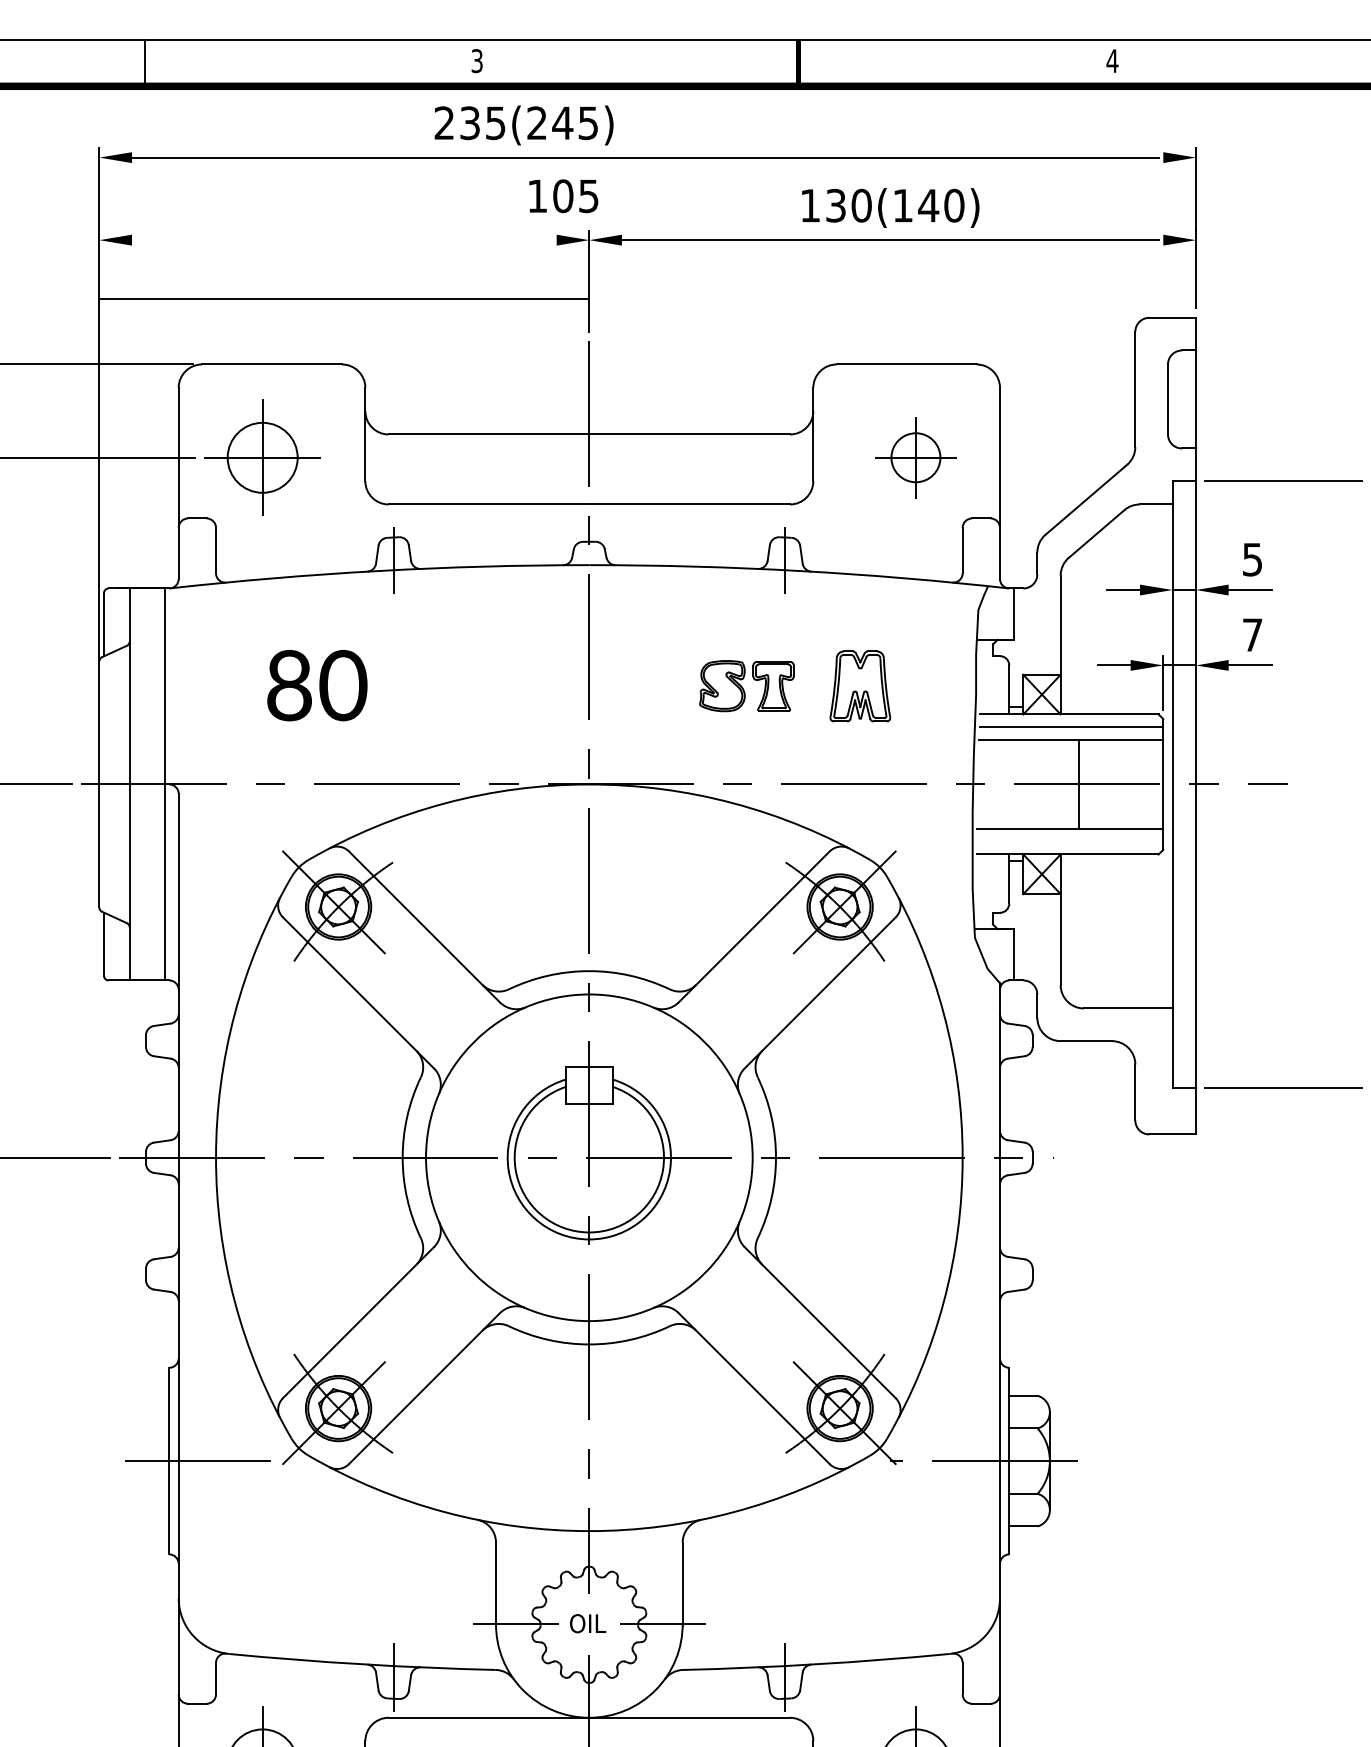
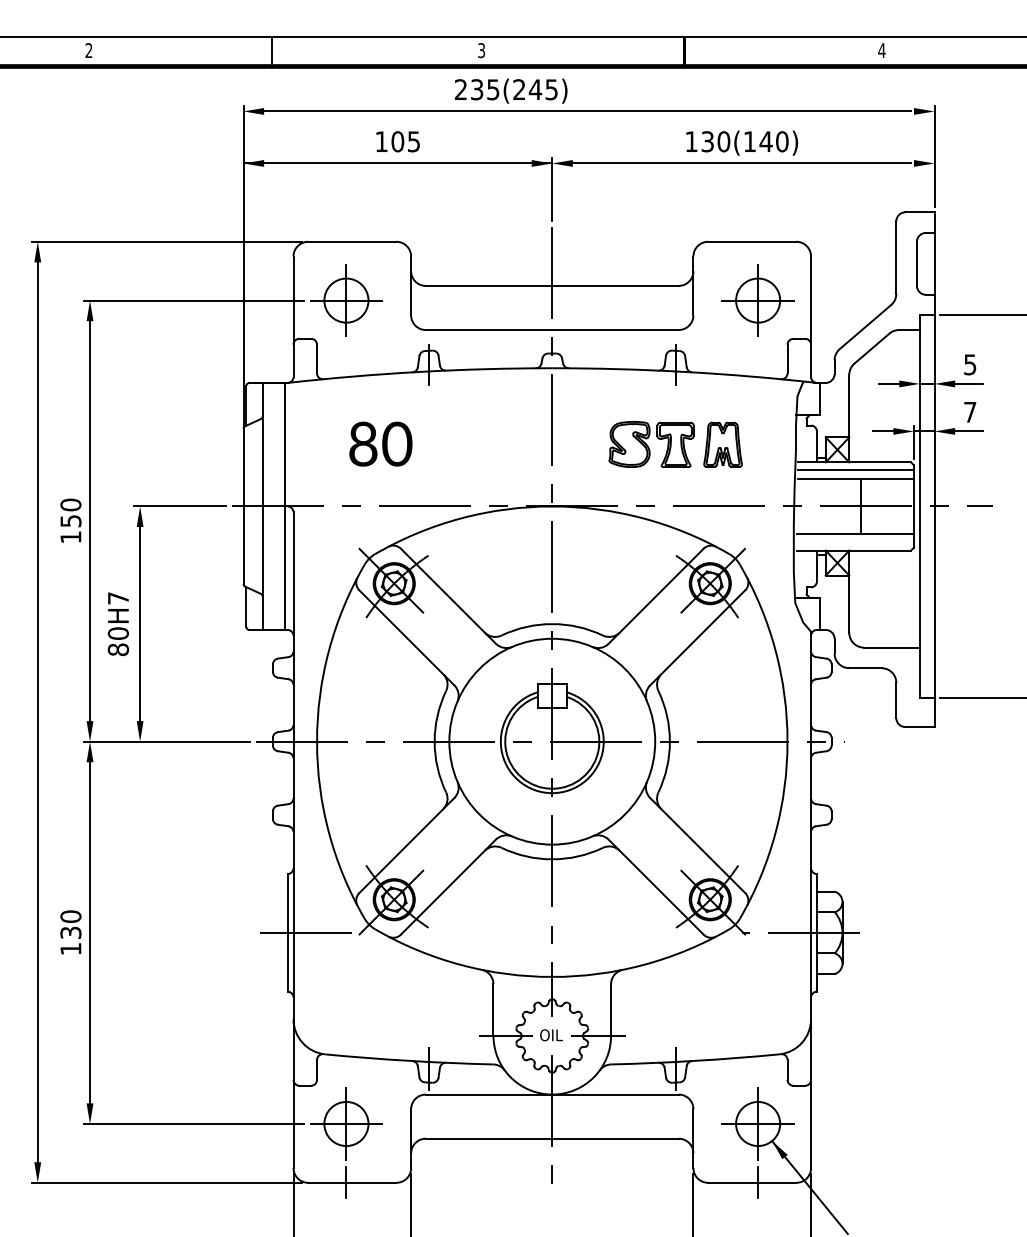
text: (562, 195) -> (397, 141), moved
line: (343, 298) -> (397, 163), moved
part: (914, 457) -> (757, 300), size x1.43
part: (746, 686) -> (651, 444), size x1.43

